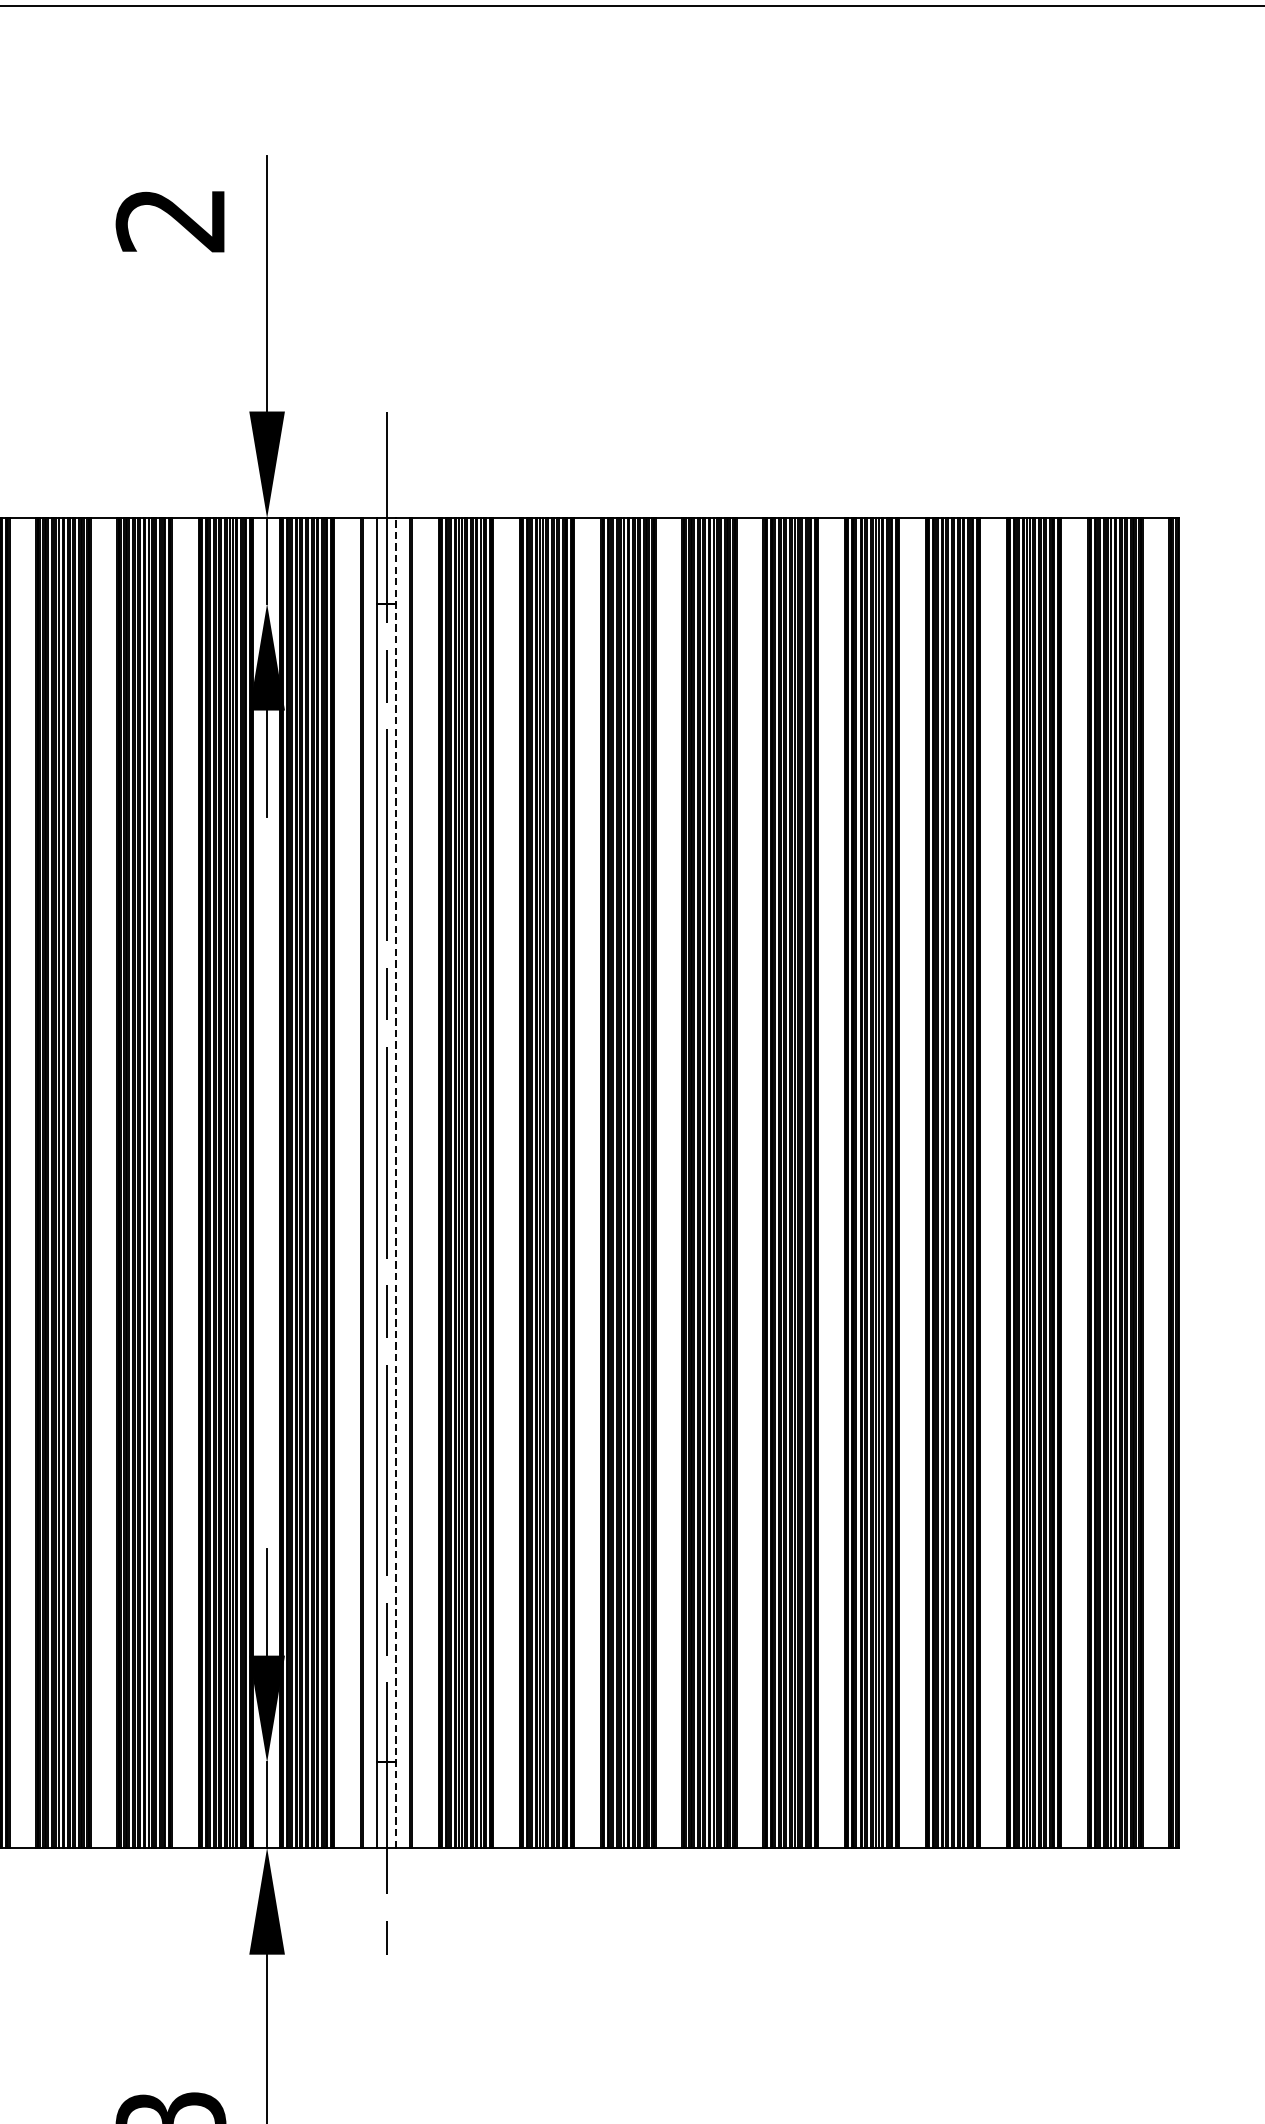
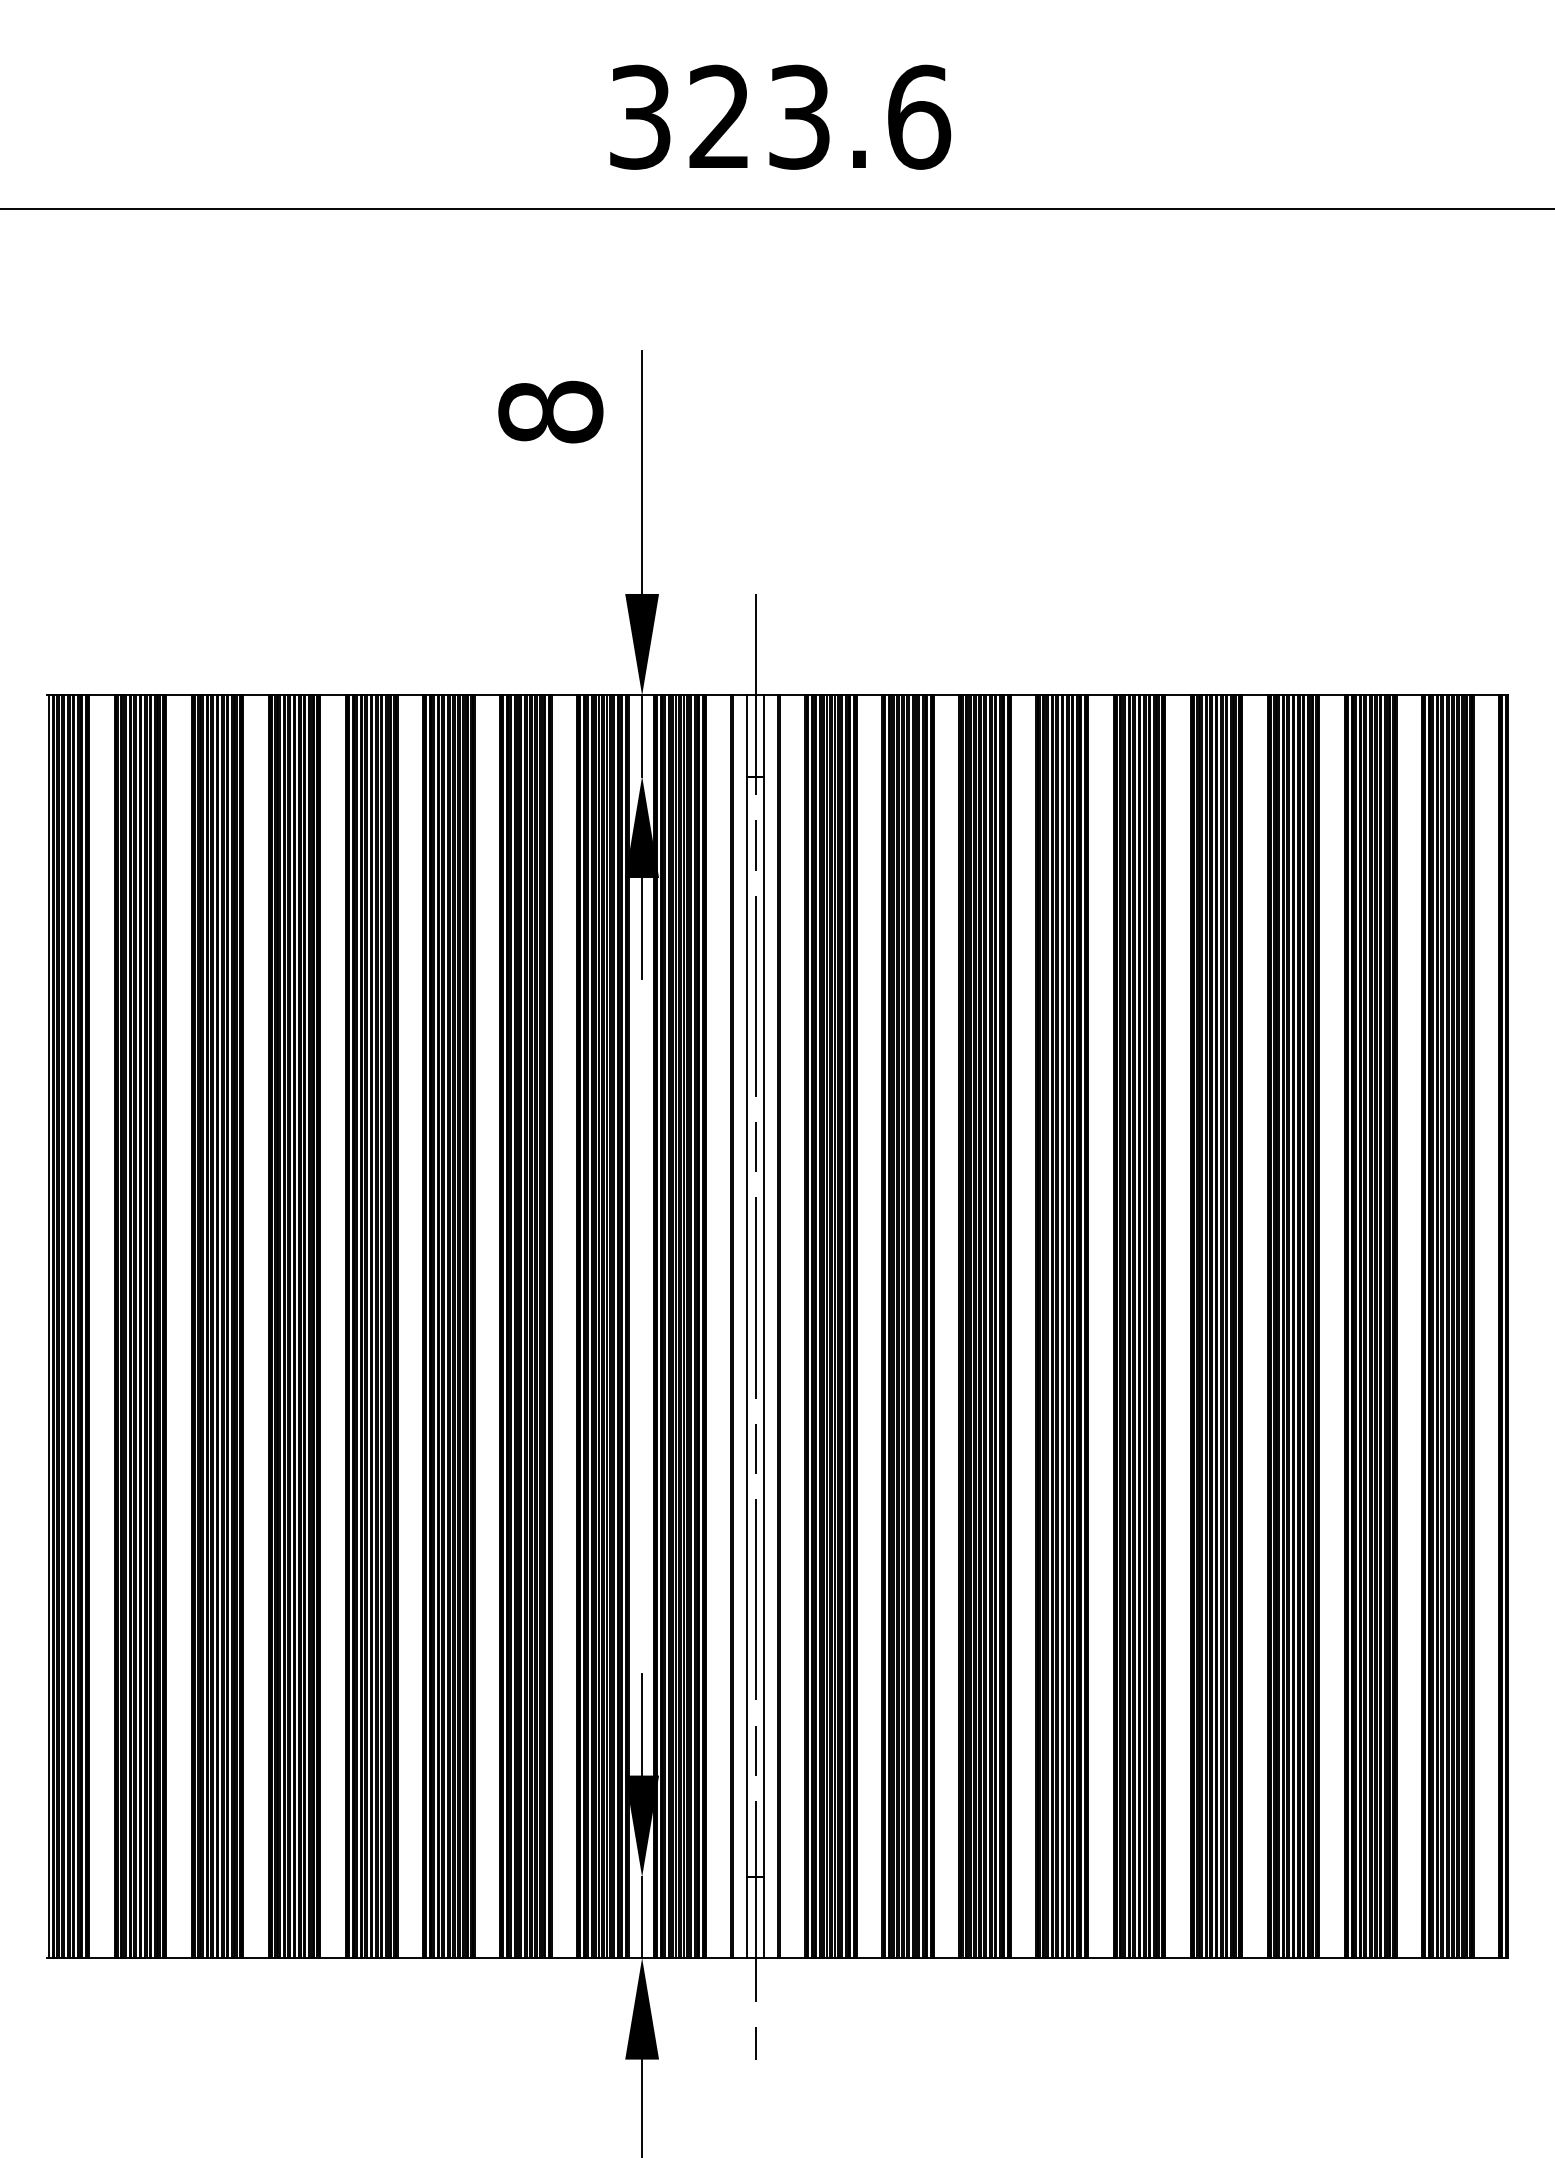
text: (170, 219) -> (550, 411), 2 -> 8
line: (395, 1182) -> (764, 1326), dashed -> solid

